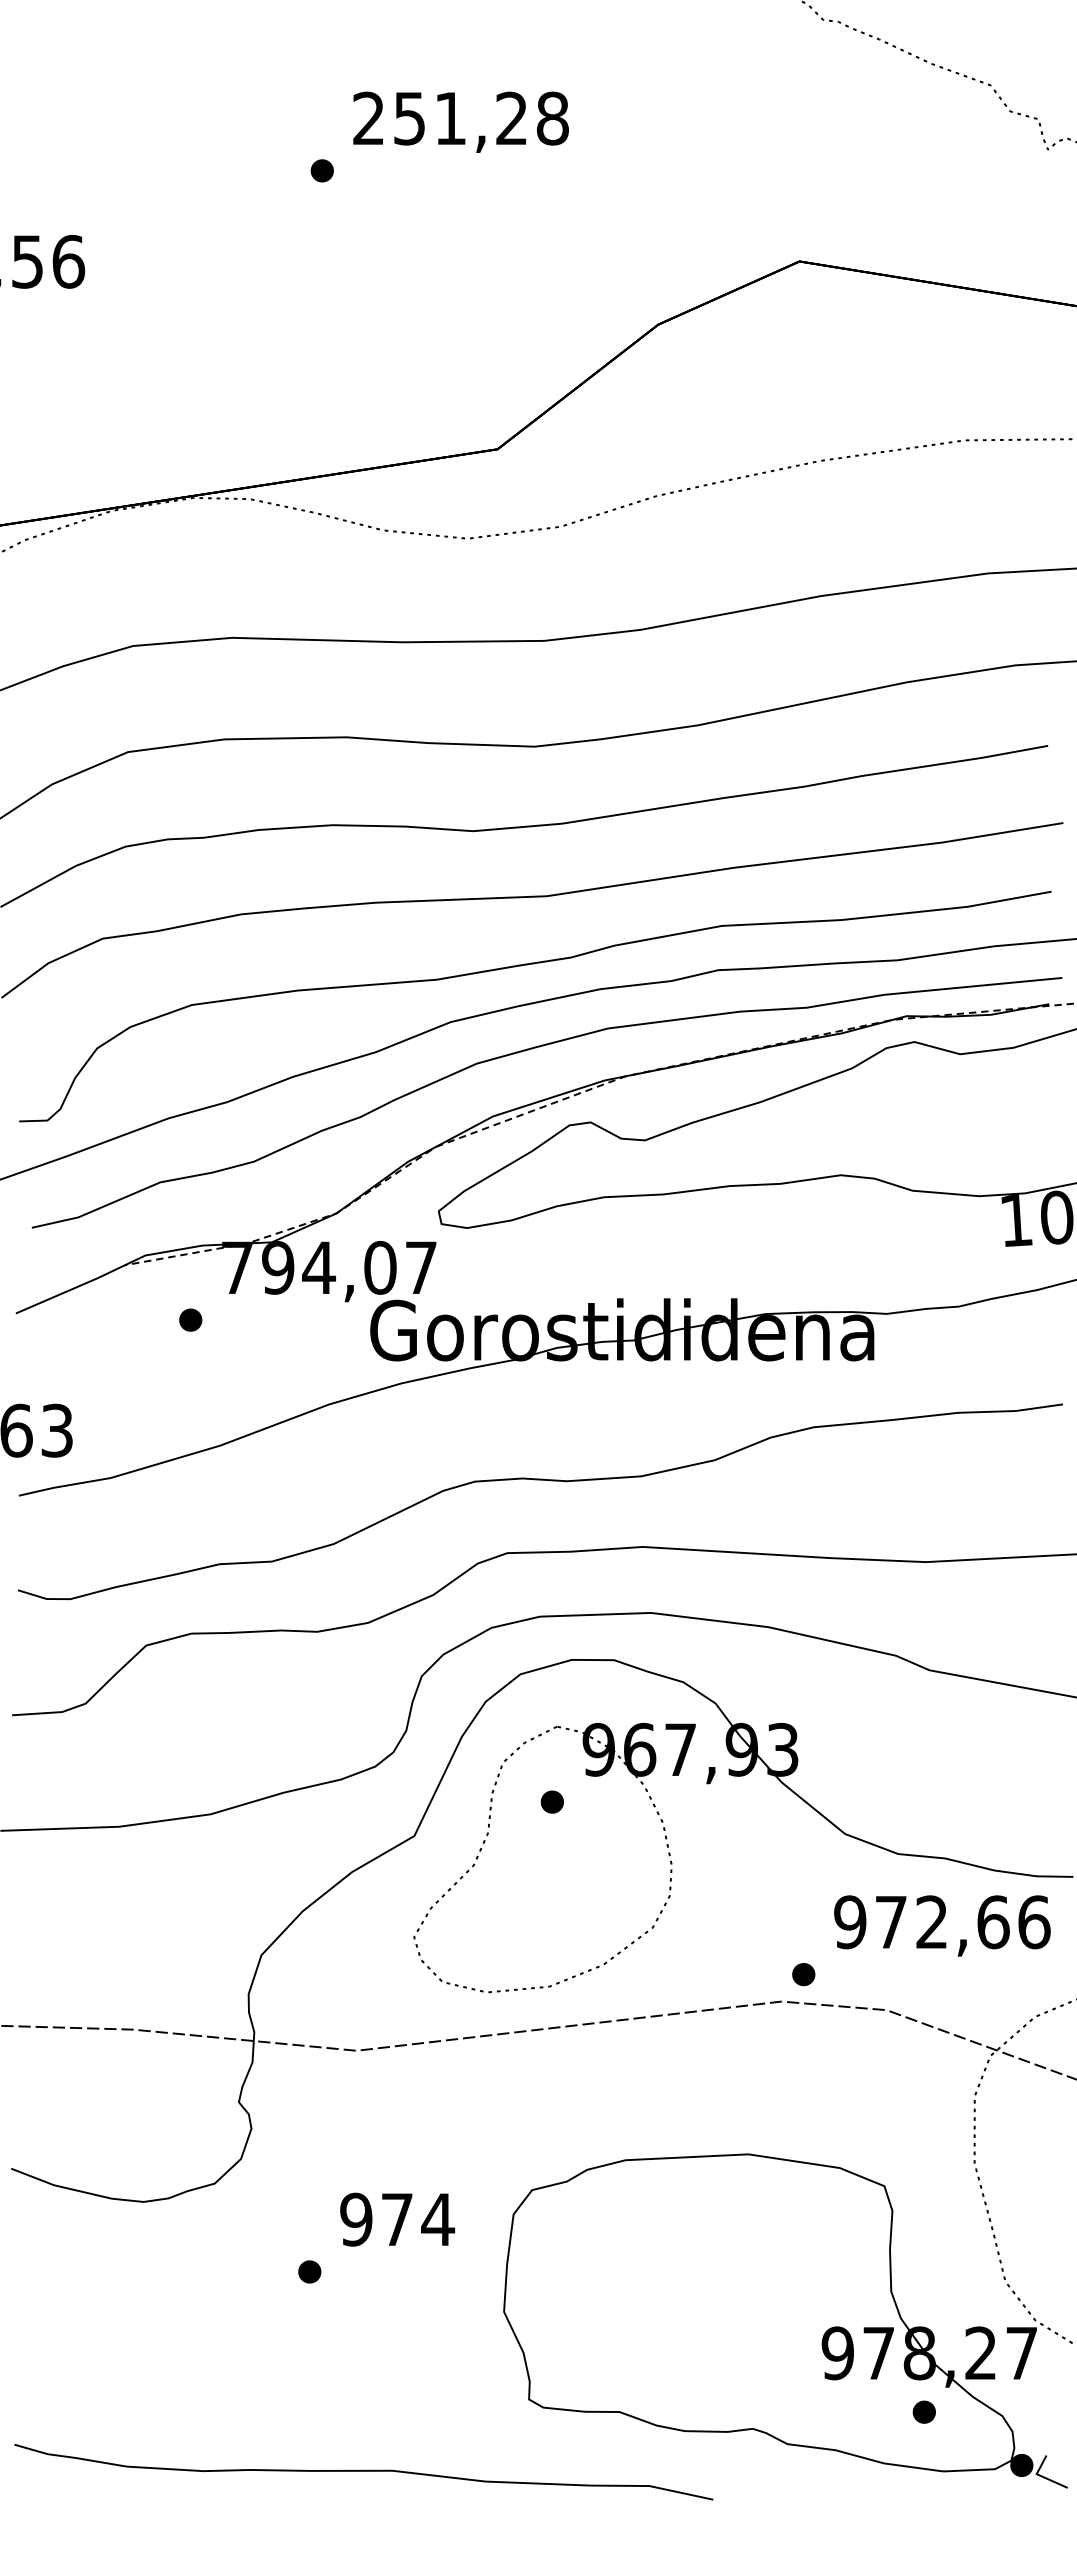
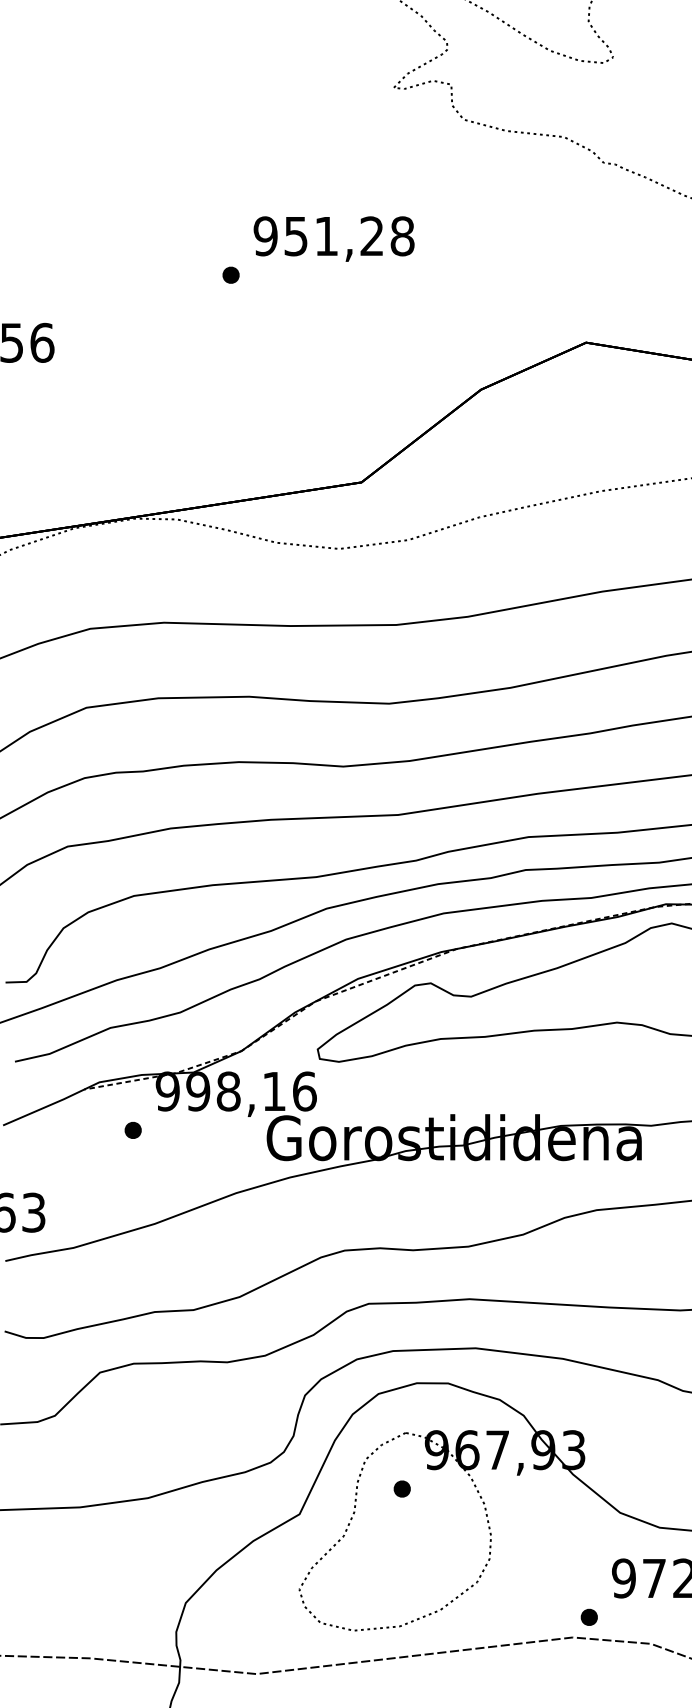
text: (368, 118) -> (265, 236), 251,28 -> 951,28
text: (329, 1267) -> (236, 1091), 794,07 -> 998,16

